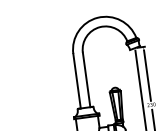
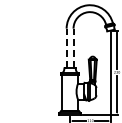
line: (86, 80) -> (73, 48), solid -> dashed
line: (76, 81) -> (66, 48), solid -> dashed

